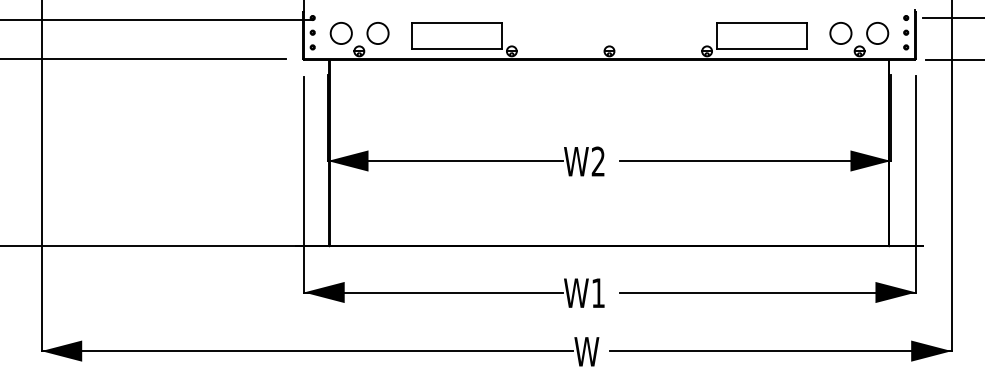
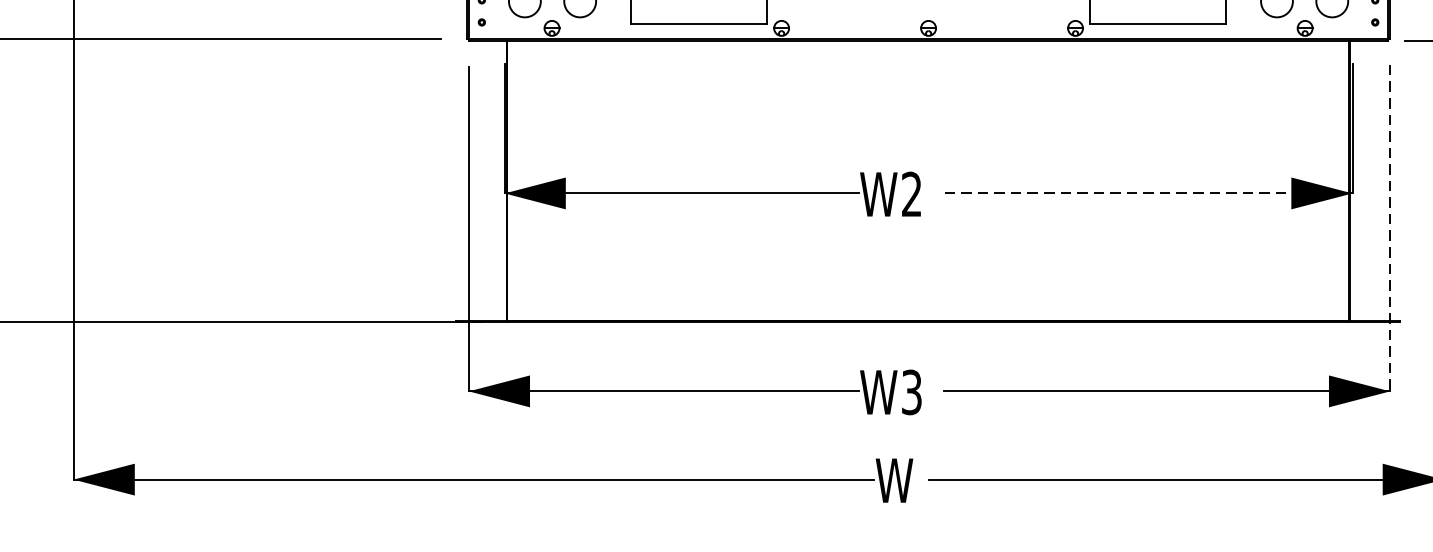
line: (755, 161) -> (1148, 194), solid -> dashed
line: (916, 184) -> (1390, 228), solid -> dashed
text: (597, 293) -> (910, 392), W1 -> W3

